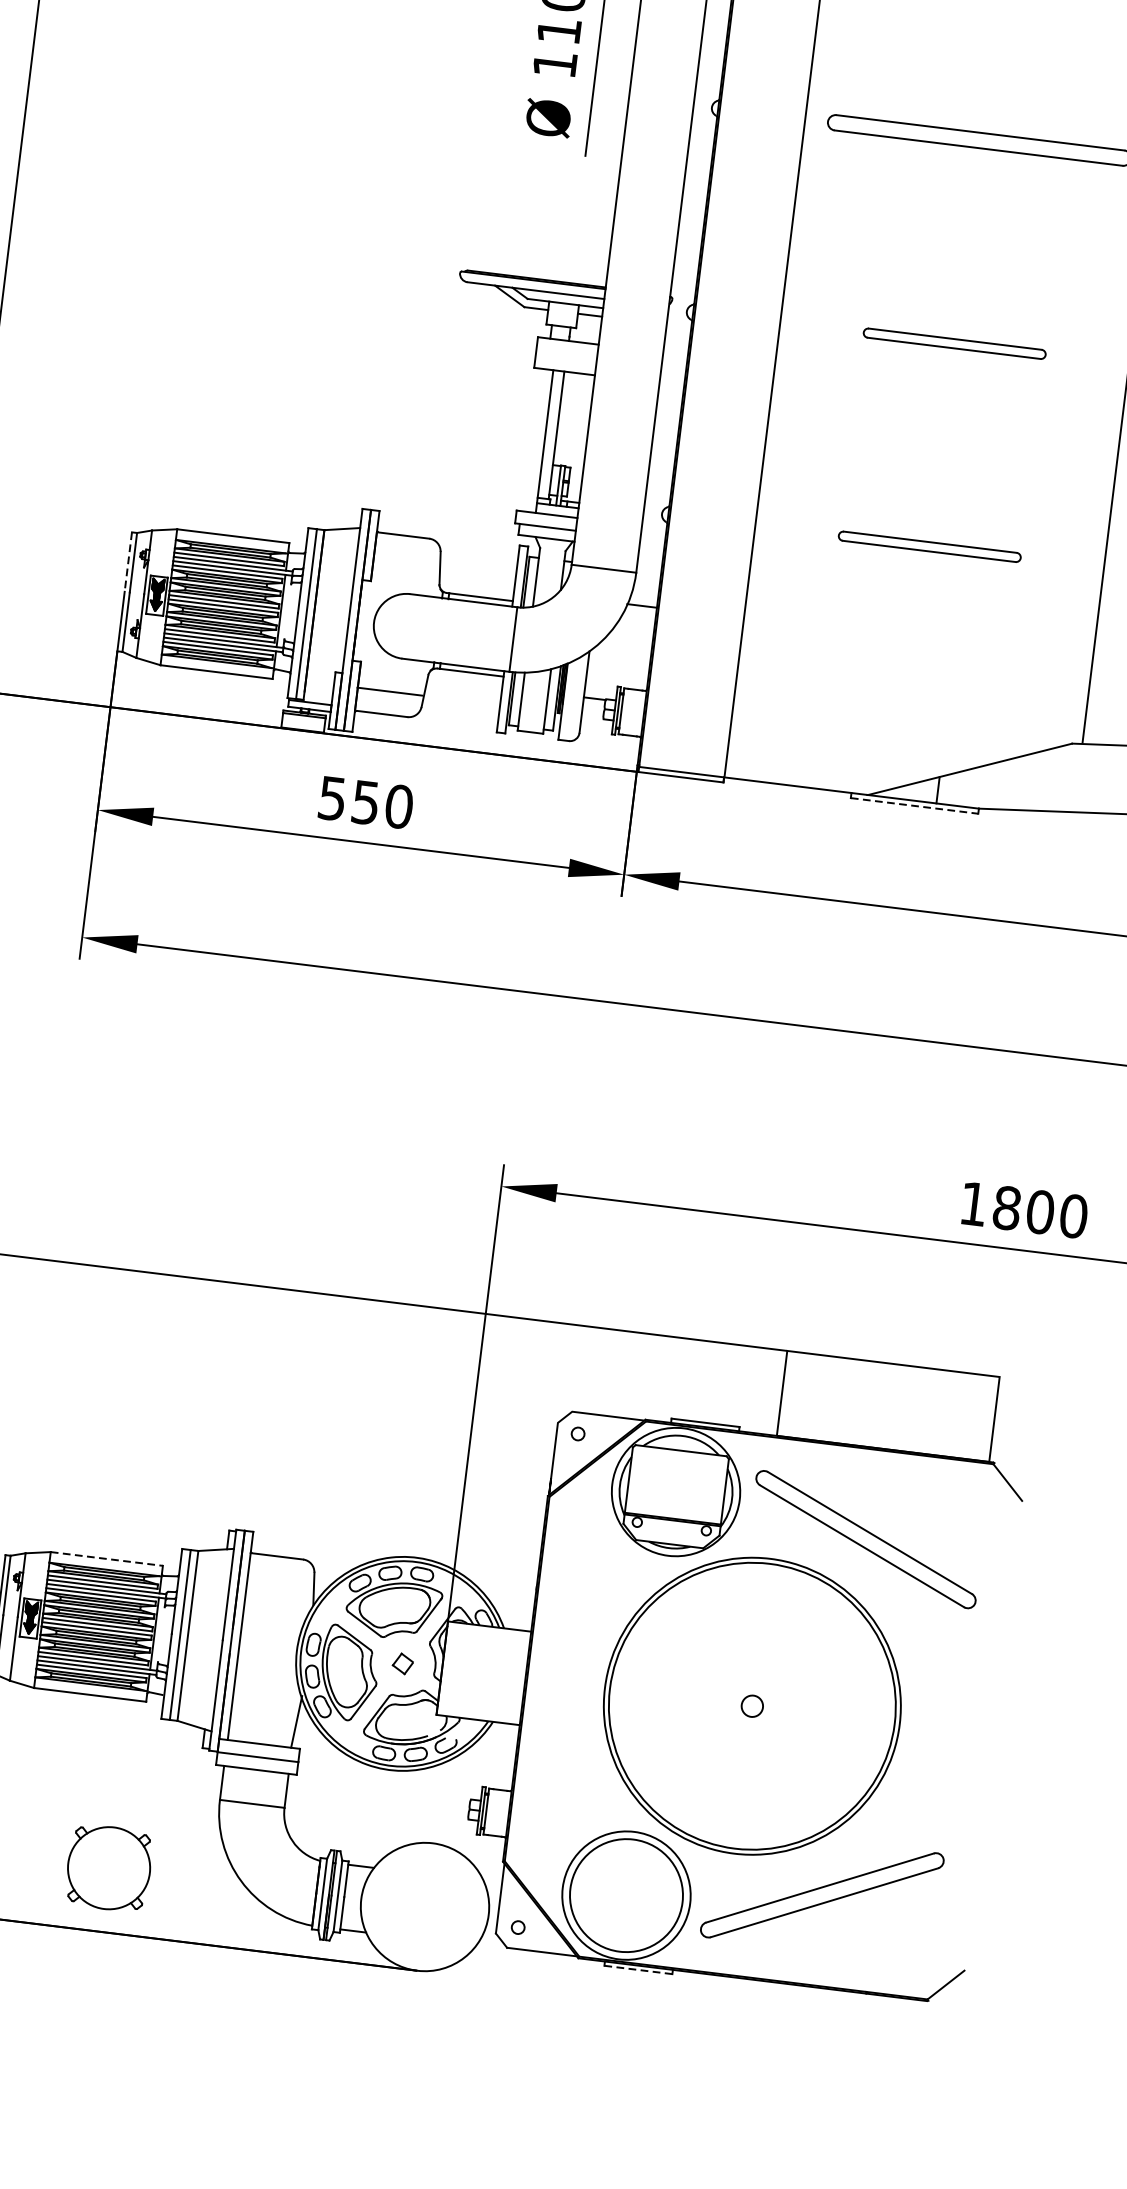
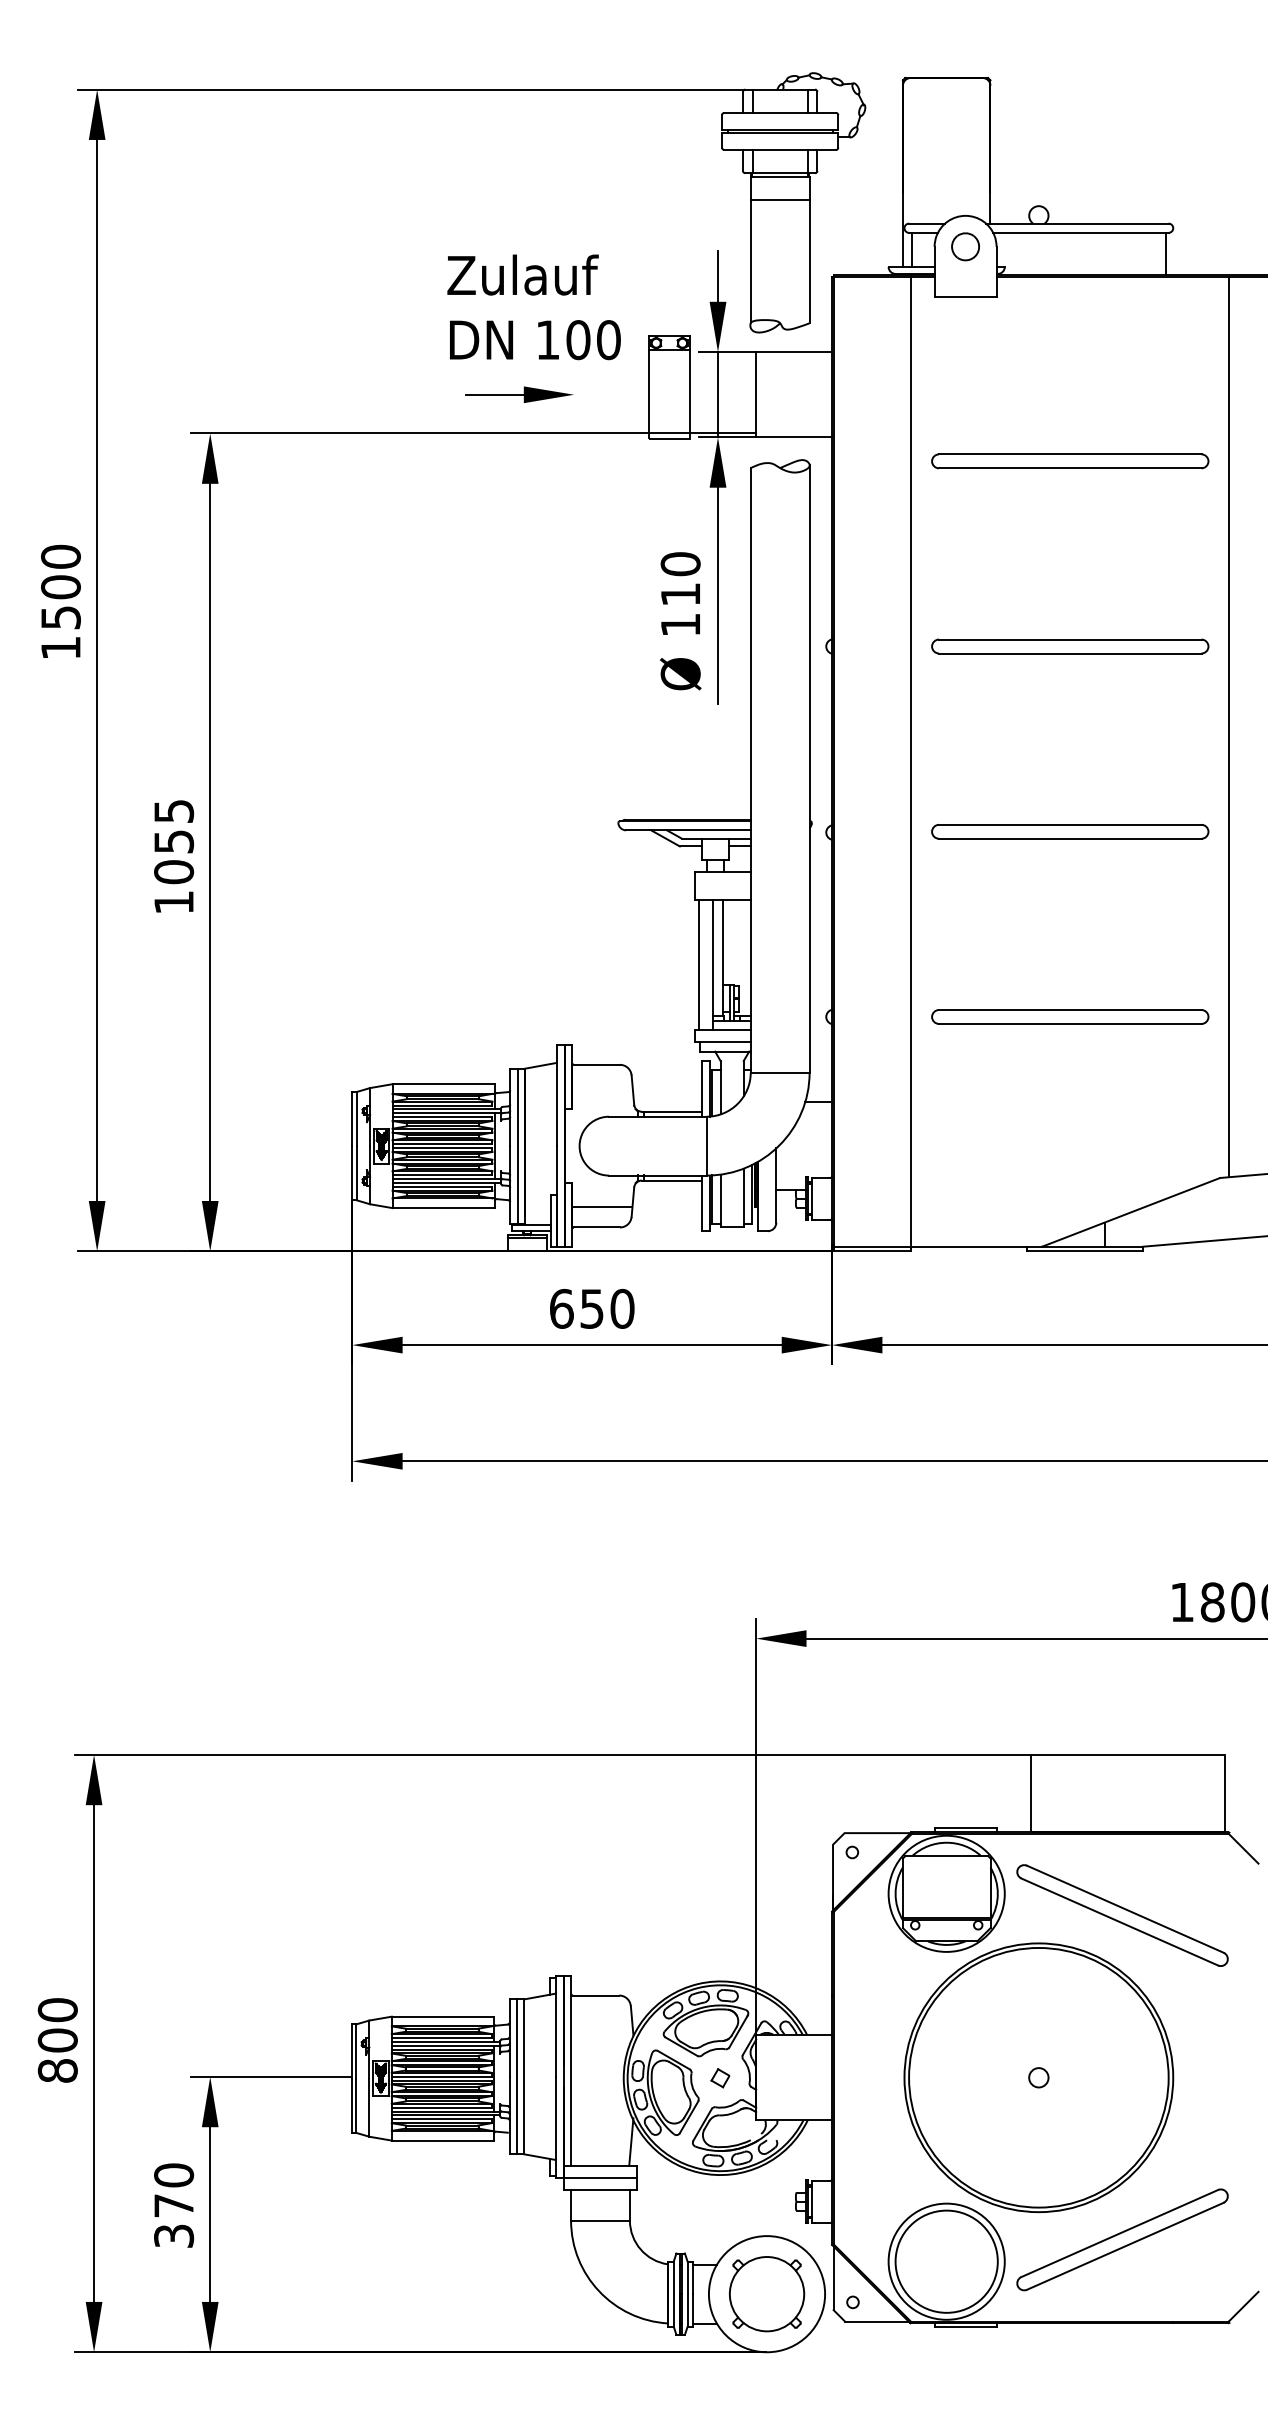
part: (954, 343) -> (1070, 831), size x1.67
line: (528, 439) -> (698, 964), added
part: (930, 546) -> (1070, 1016), size x1.67
line: (128, 562) -> (352, 1119), dashed -> solid
text: (332, 798) -> (561, 1308), 550 -> 650
line: (914, 806) -> (1085, 1251), dashed -> solid
line: (107, 1558) -> (443, 2016), dashed -> solid
part: (109, 1868) -> (767, 2294), moved
line: (638, 1970) -> (965, 2327), dashed -> solid

